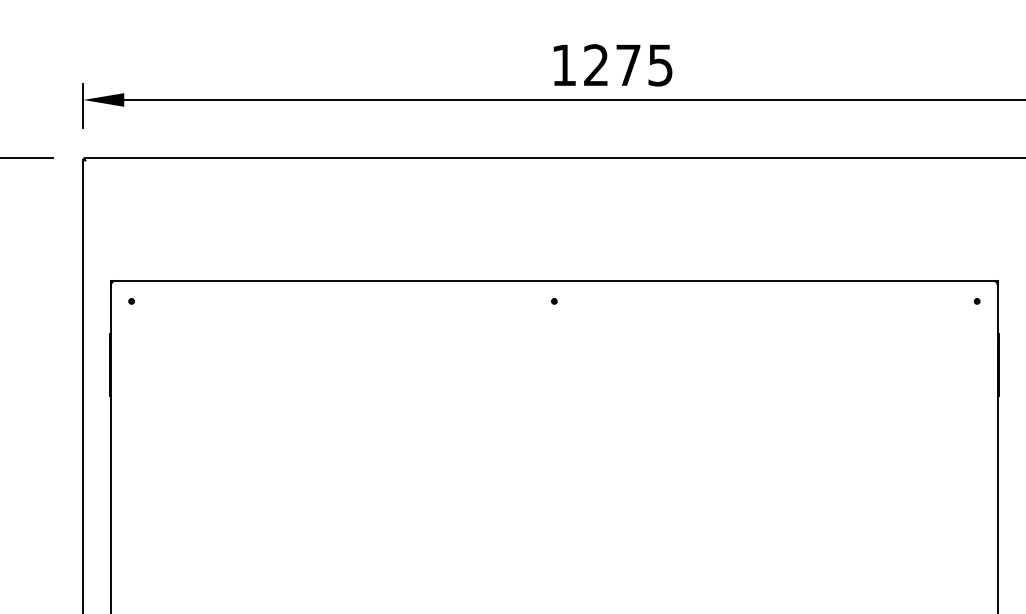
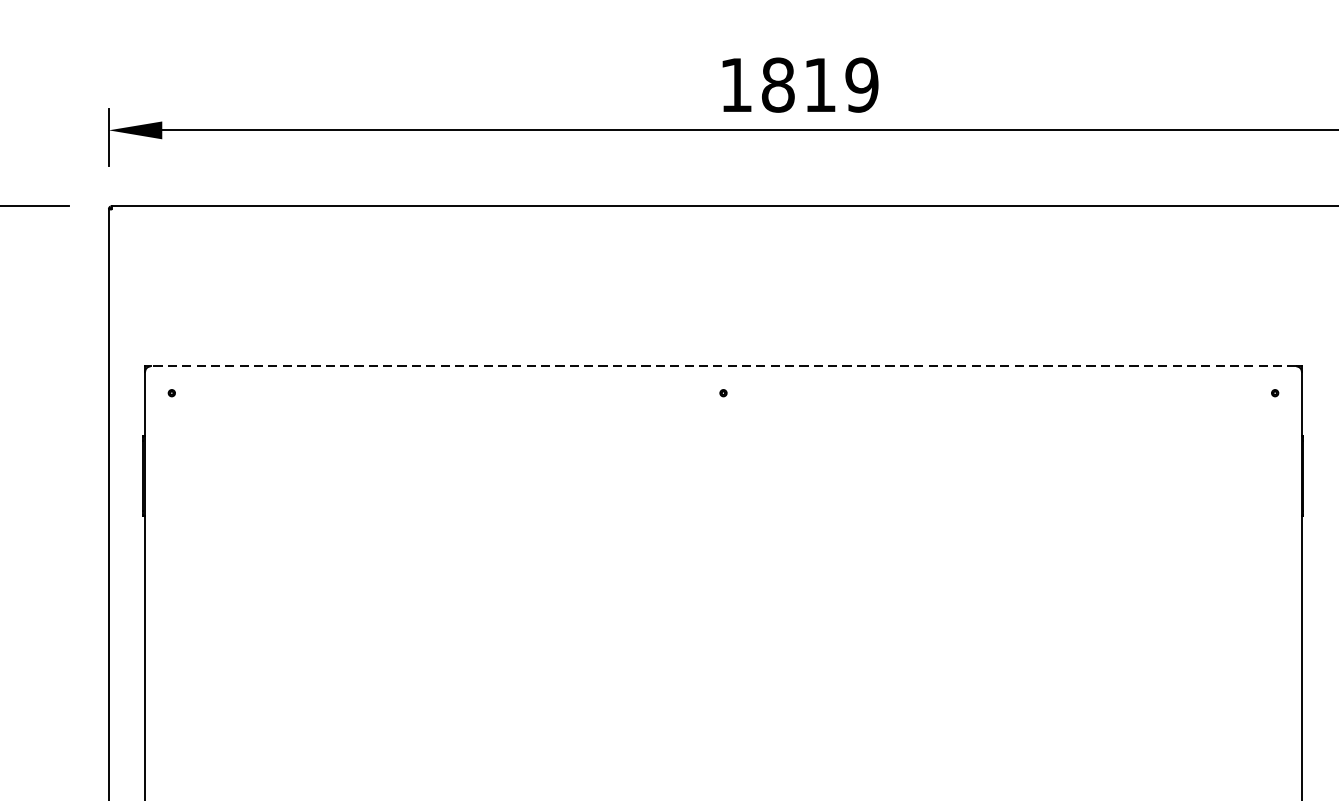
text: (628, 65) -> (820, 85), 1275 -> 1819
line: (553, 280) -> (722, 365), solid -> dashed

